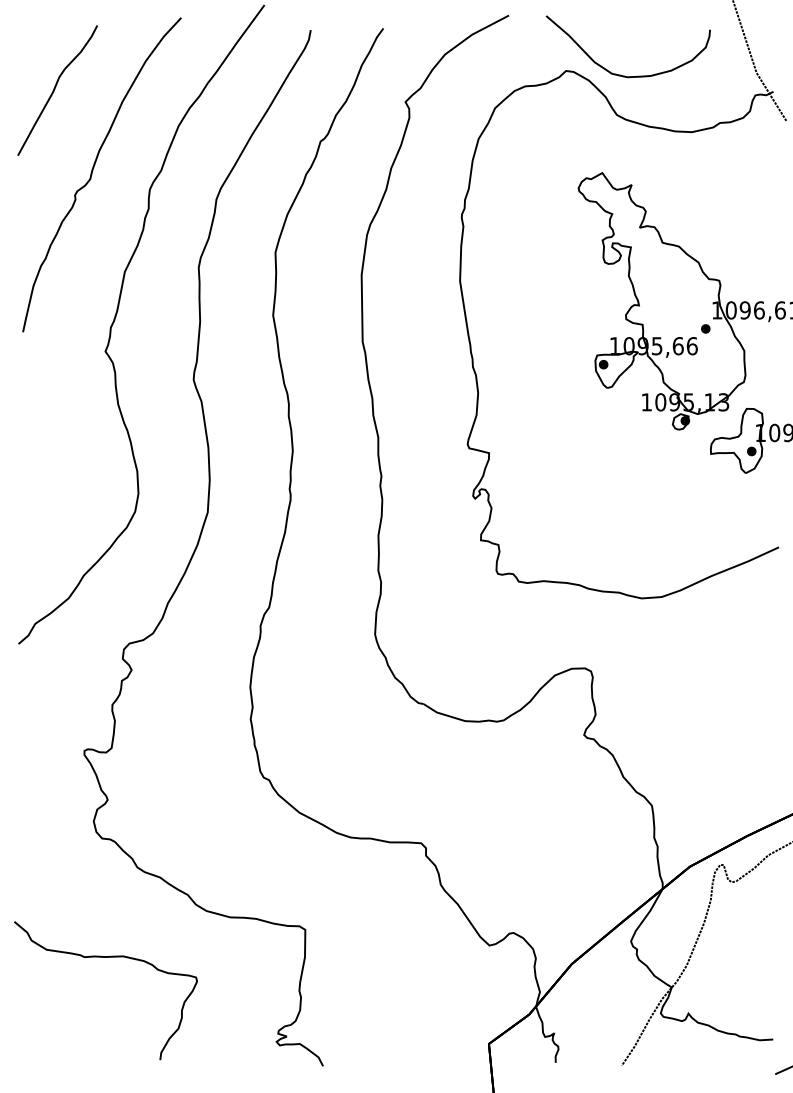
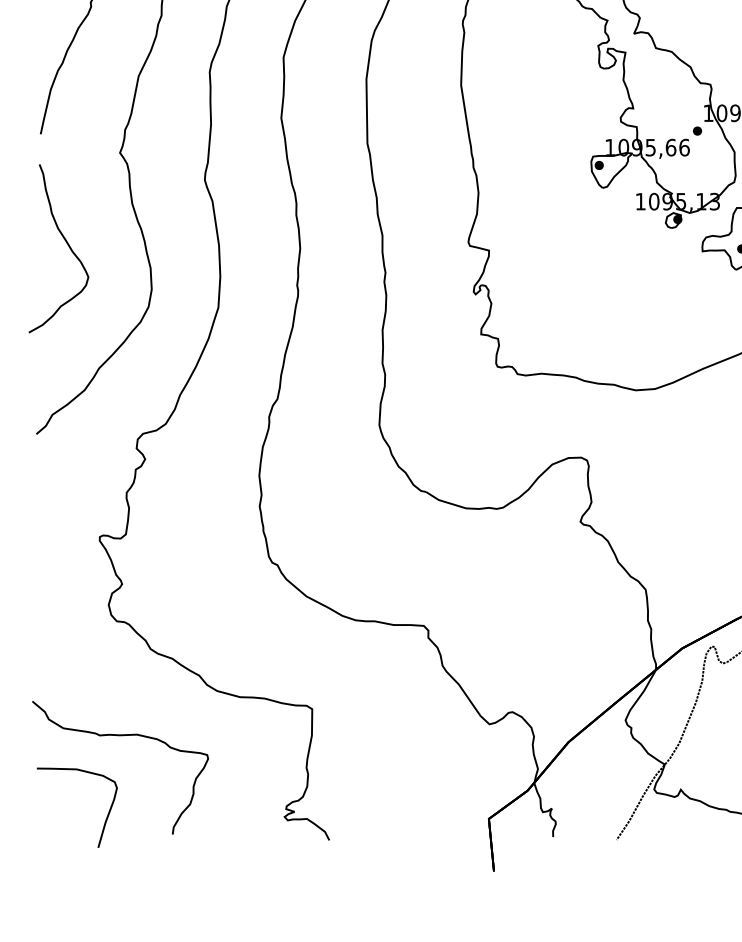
curve: (49, 445) -> (66, 243), added
curve: (91, 1041) -> (106, 816), added

